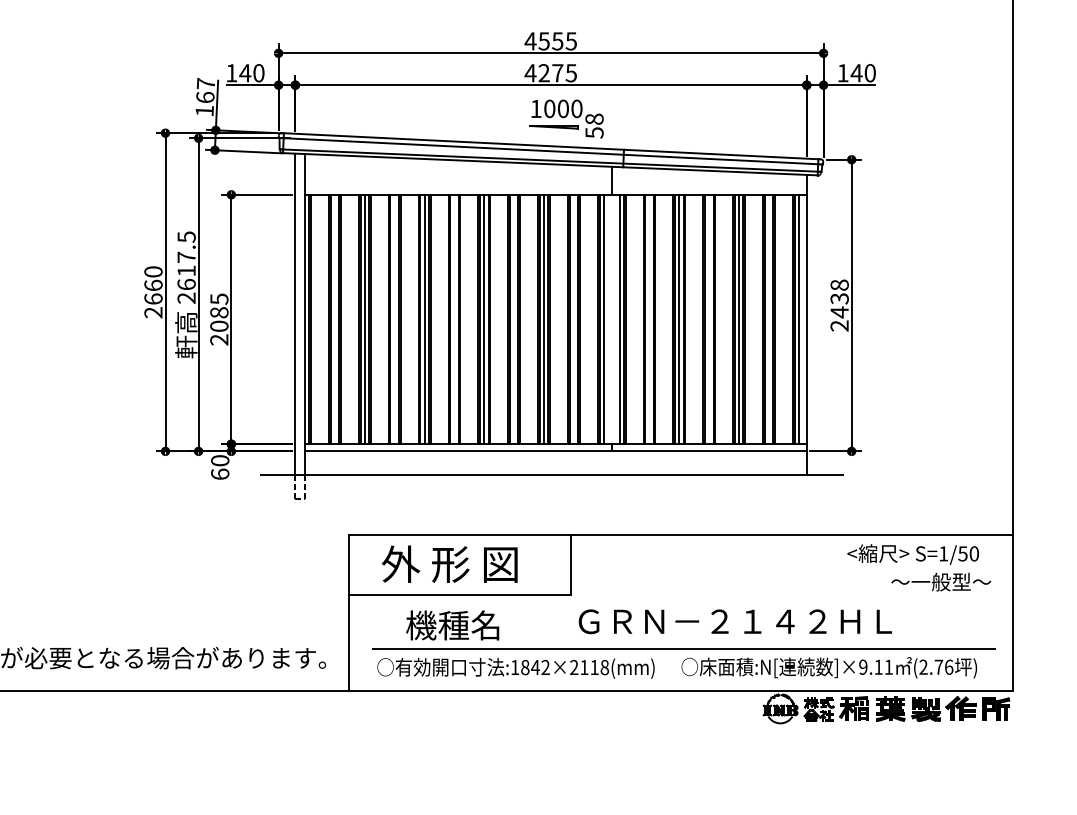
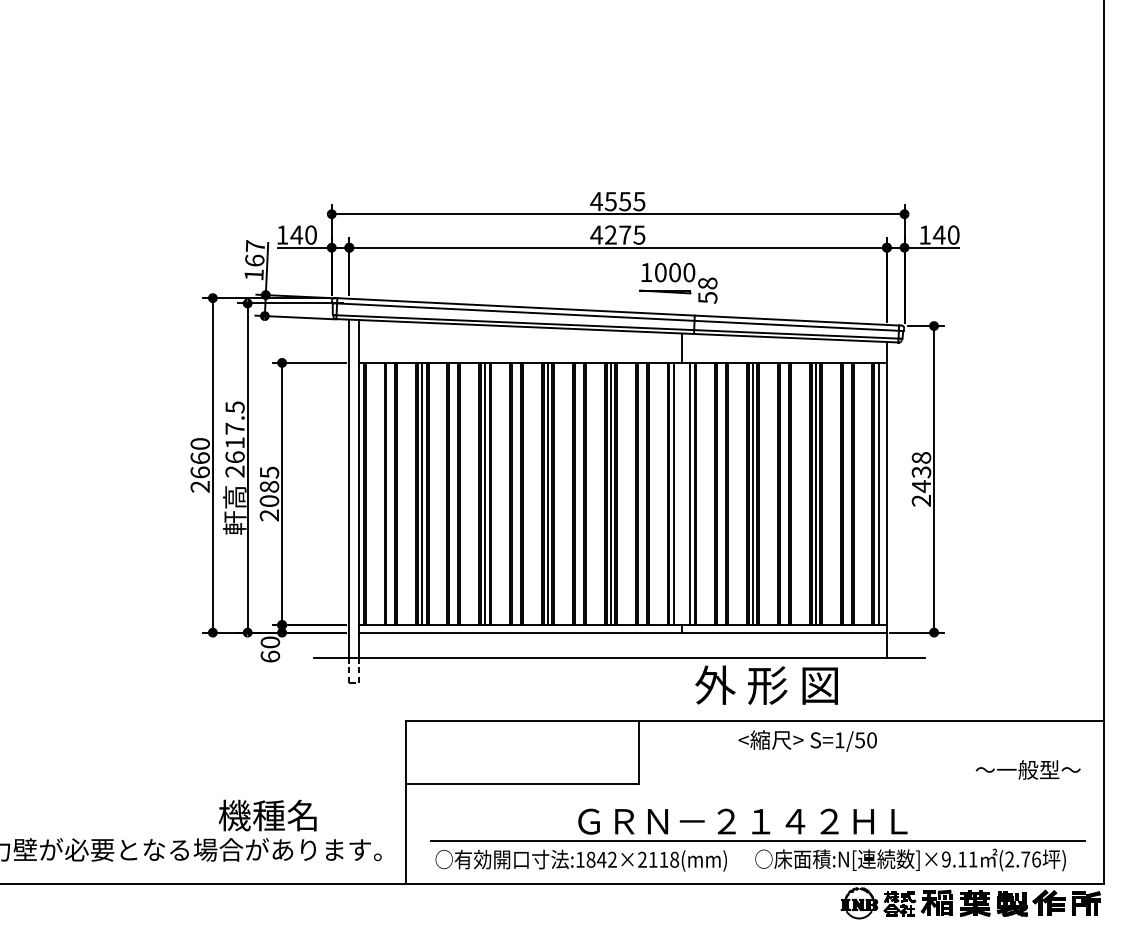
part: (566, 119) -> (678, 283), moved
text: (912, 554) -> (807, 740), moved
text: (449, 563) -> (766, 684), moved
text: (735, 621) -> (742, 821), moved
text: (452, 625) -> (267, 815), moved

